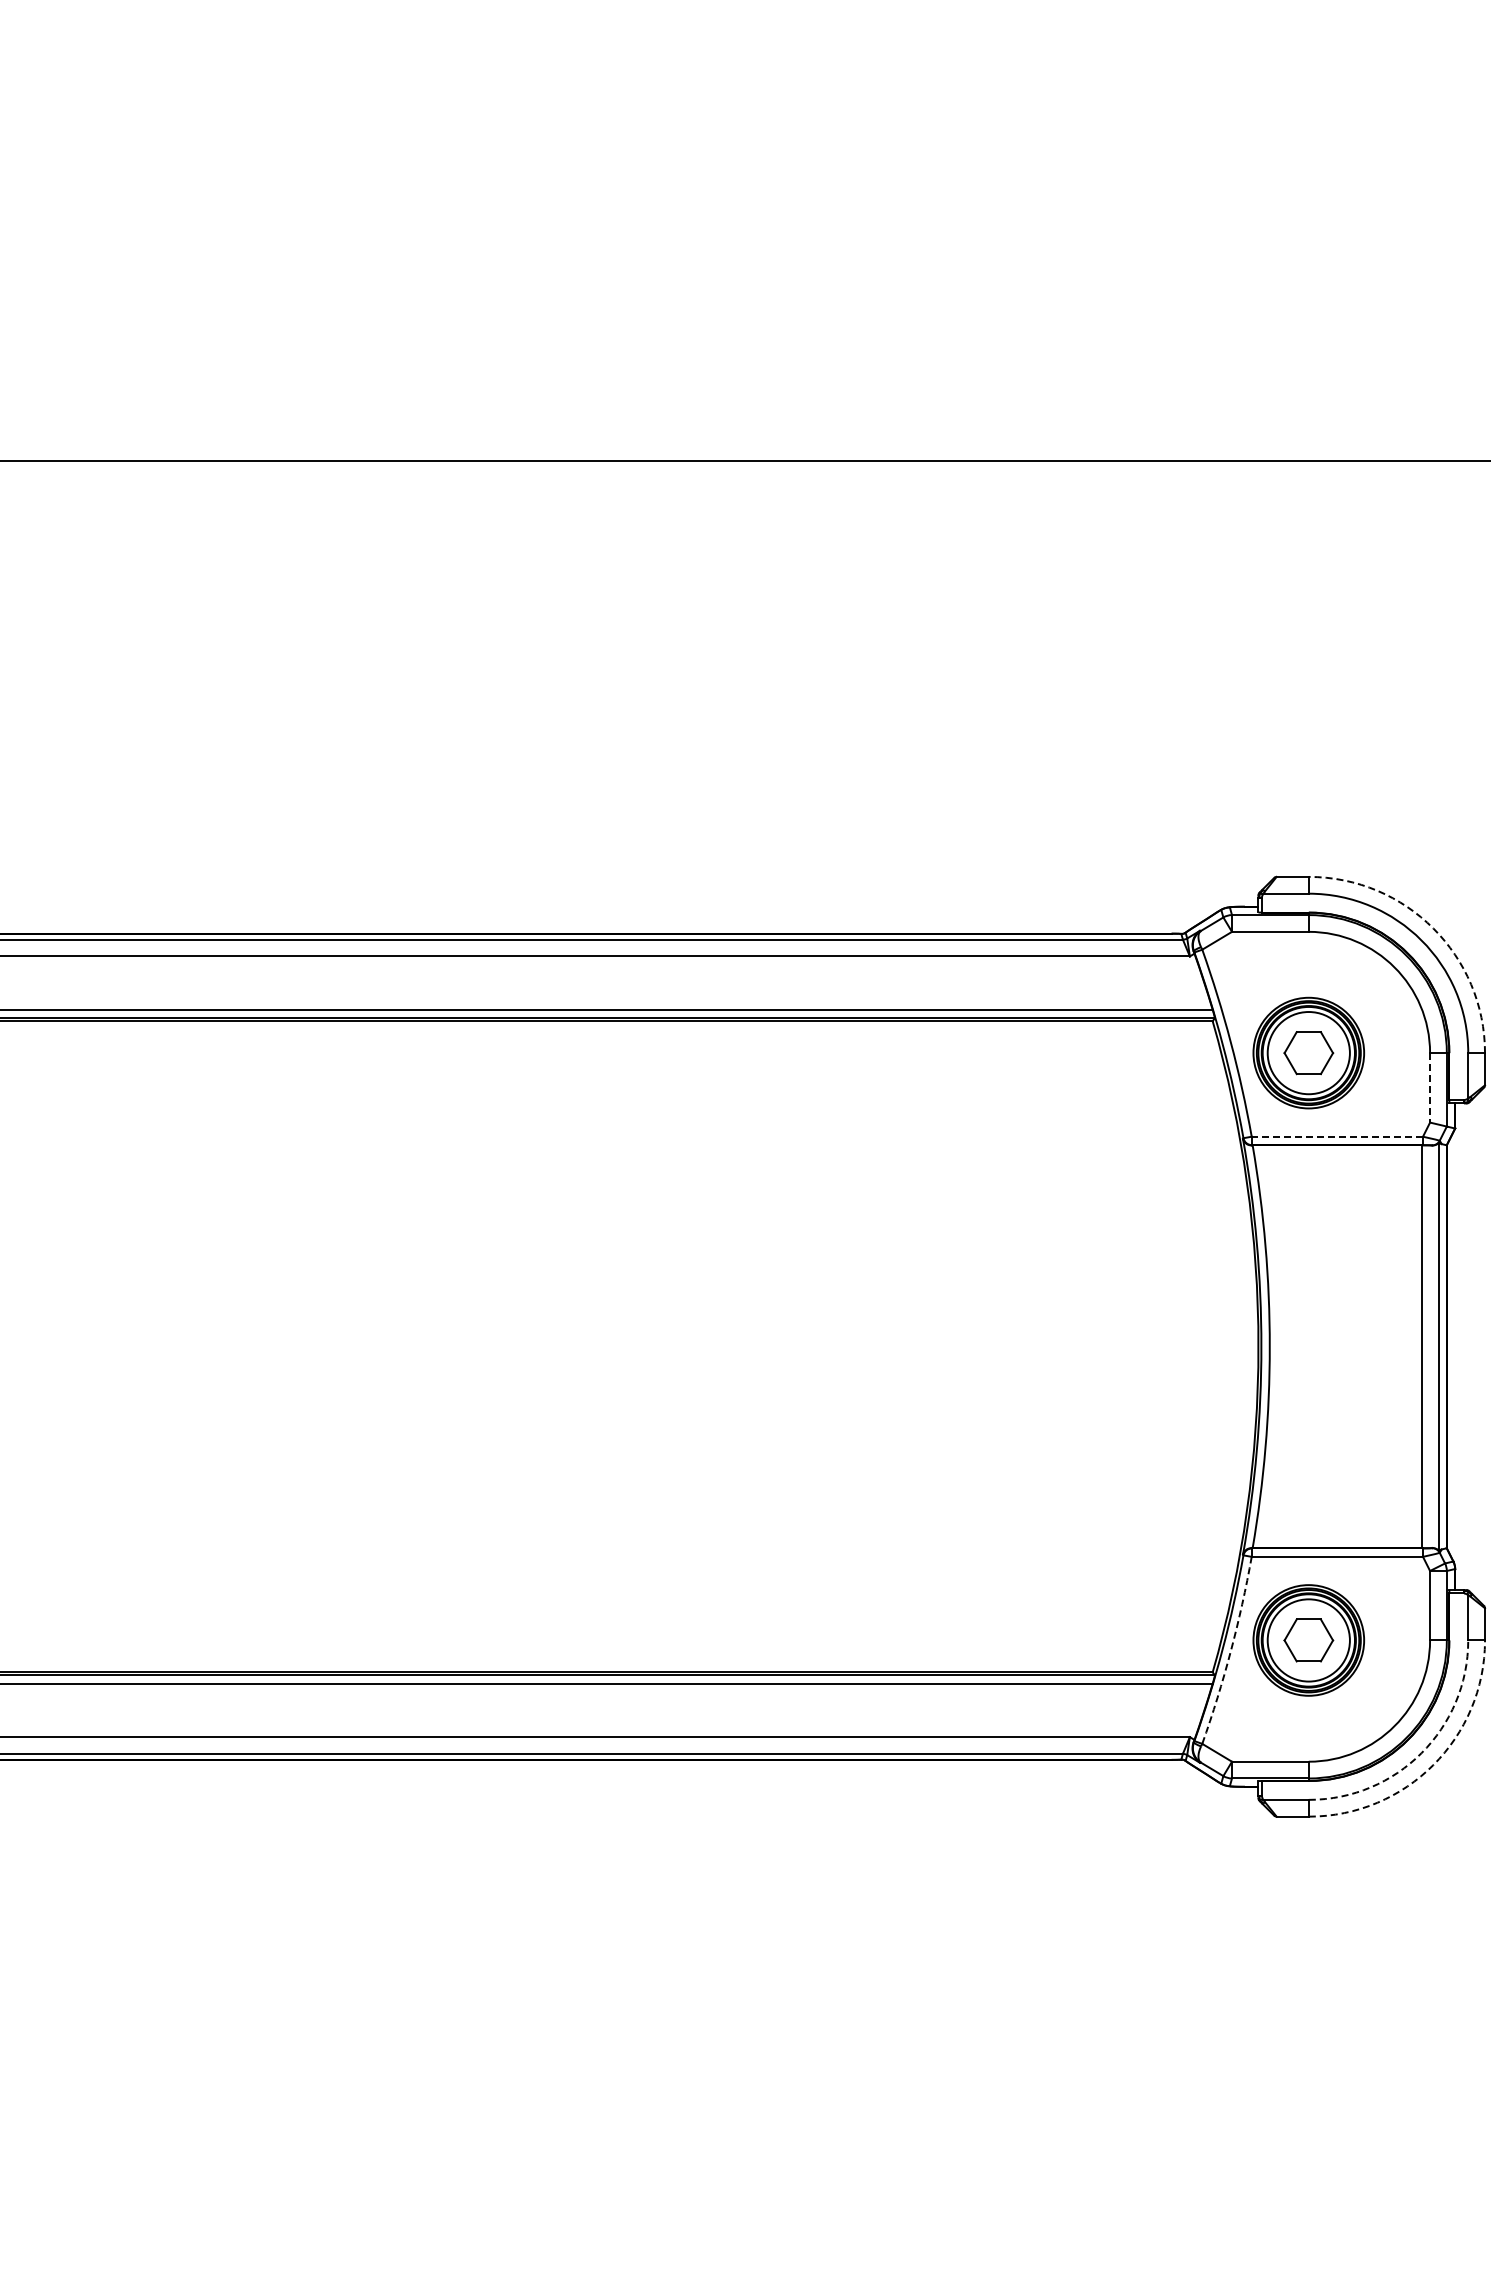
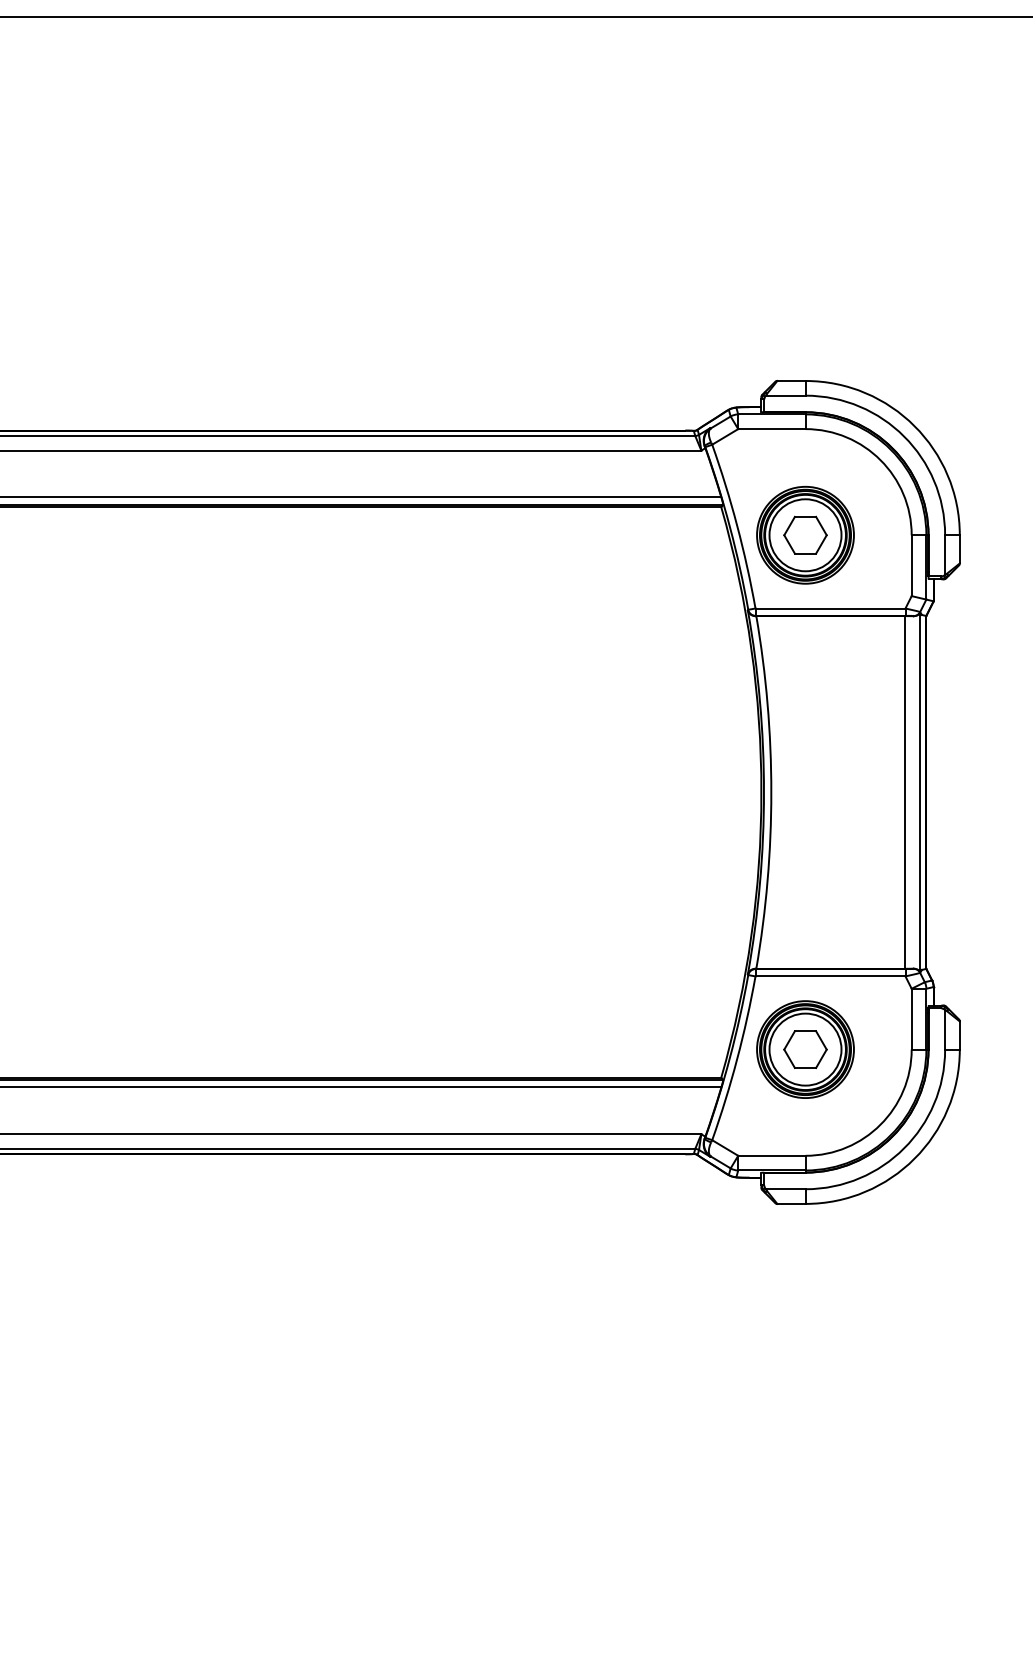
arc: (1433, 928) -> (914, 426), dashed -> solid
line: (1430, 1087) -> (912, 565), dashed -> solid
line: (1337, 1136) -> (830, 608), dashed -> solid
arc: (1230, 1651) -> (736, 1059), dashed -> solid
arc: (1421, 1753) -> (904, 1148), dashed -> solid
arc: (1433, 1765) -> (914, 1159), dashed -> solid

